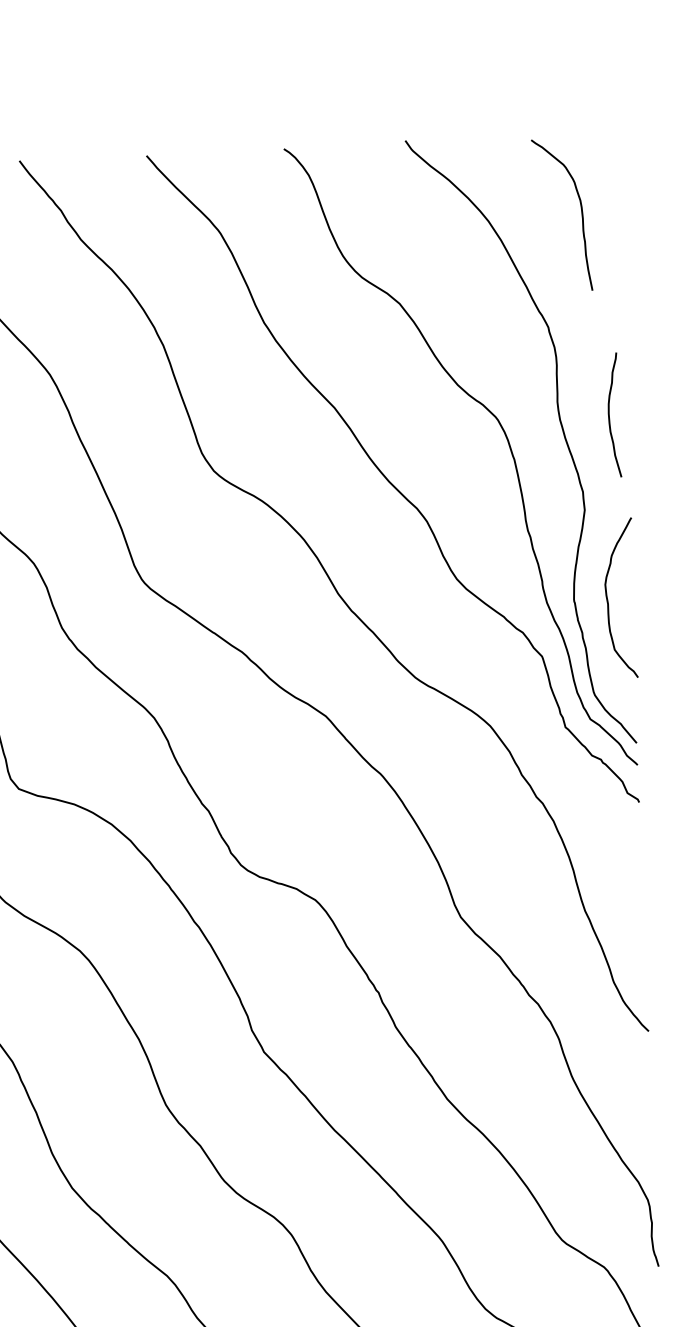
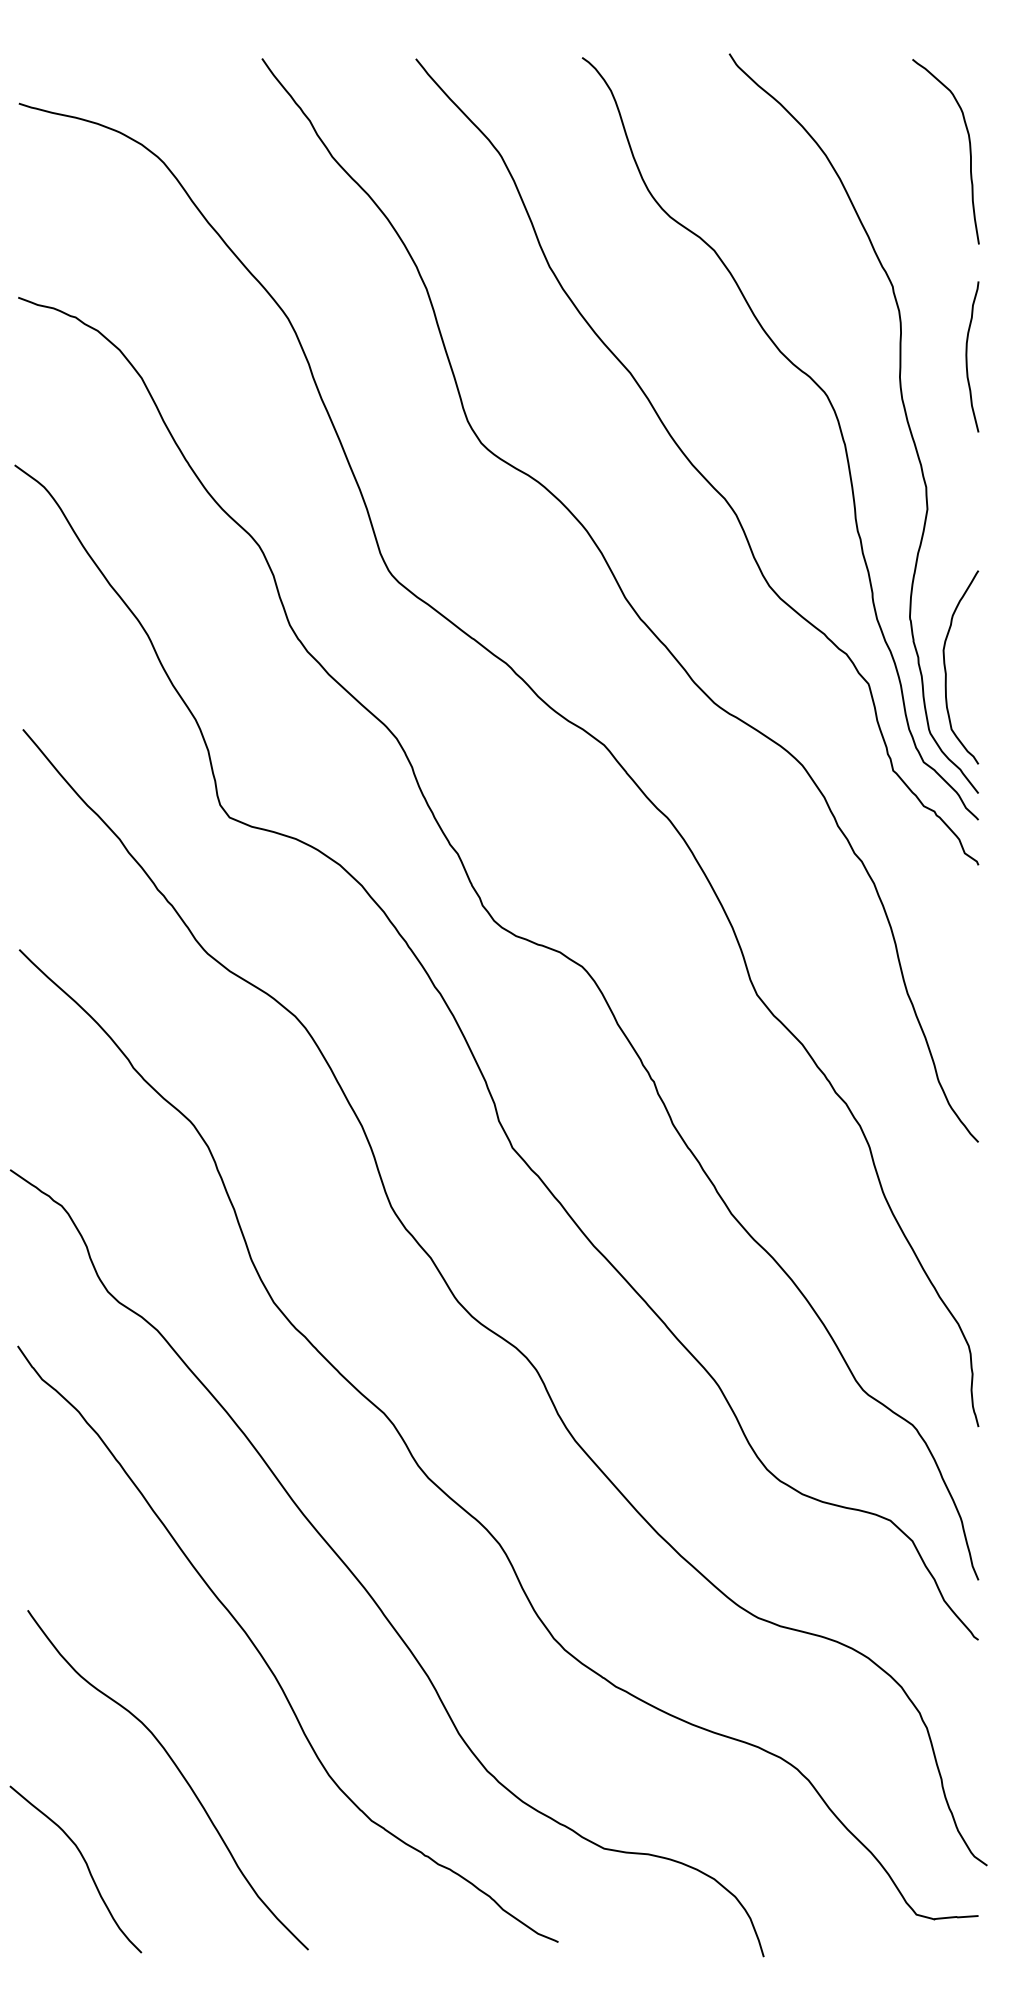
curve: (581, 214) -> (969, 151), moved
curve: (609, 414) -> (967, 356), moved
curve: (608, 600) -> (946, 669), moved

